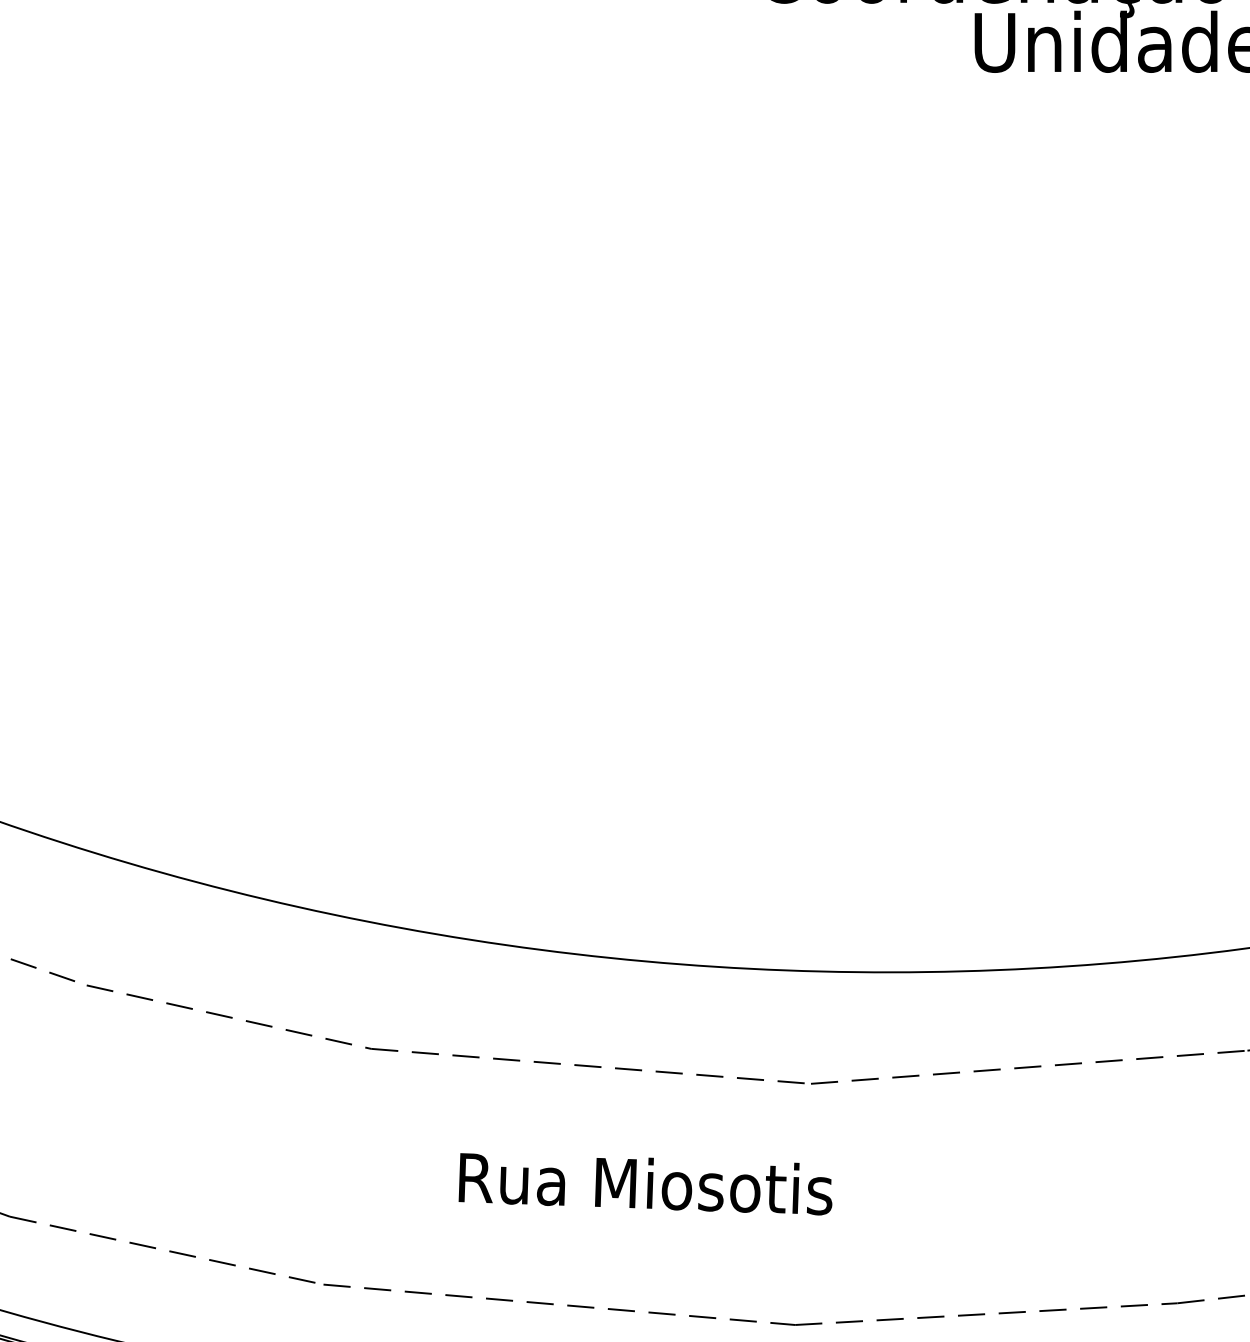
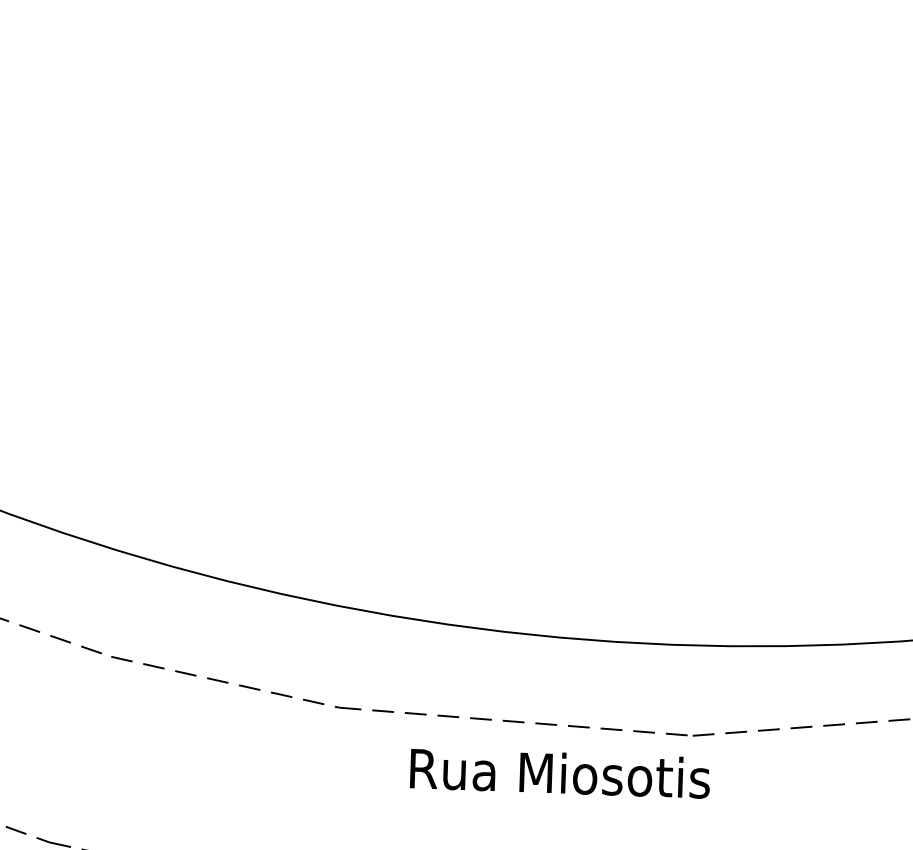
text: (645, 1184) -> (559, 774), moved

